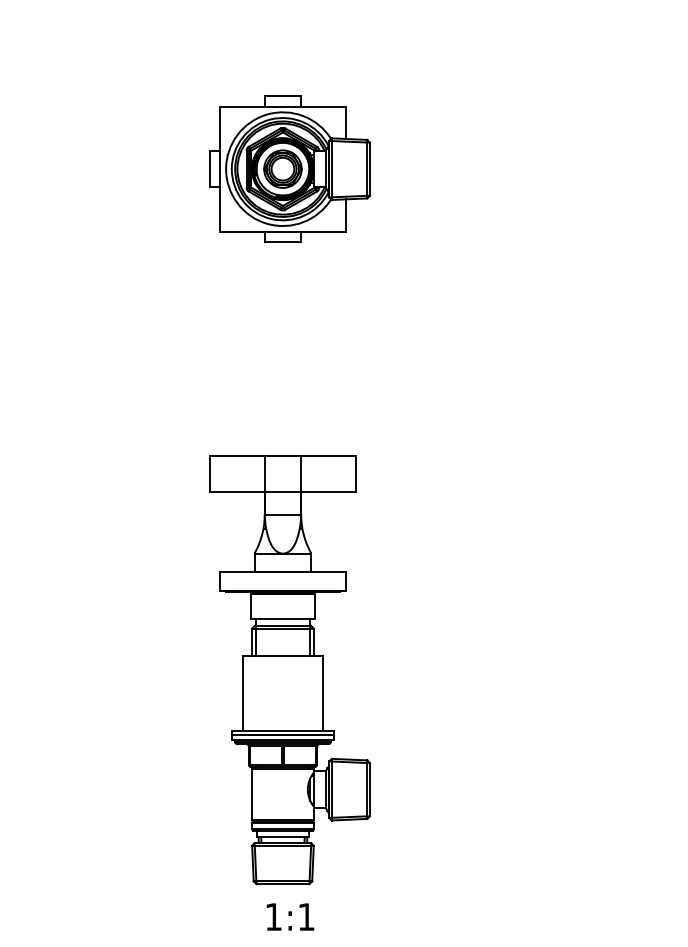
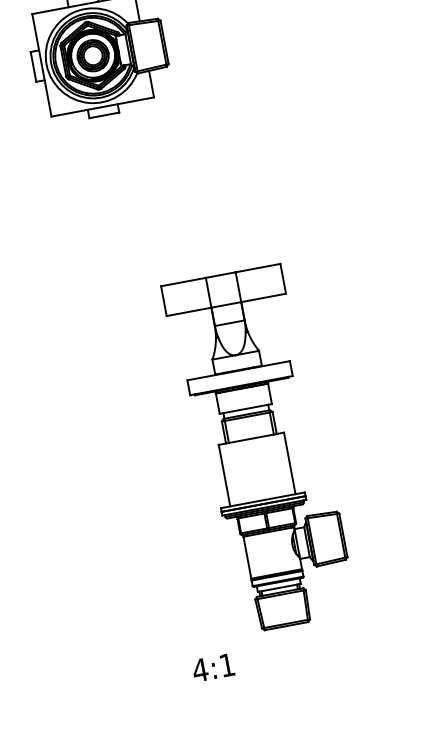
part: (290, 670) -> (259, 449), moved
text: (273, 916) -> (200, 669), 1:1 -> 4:1

